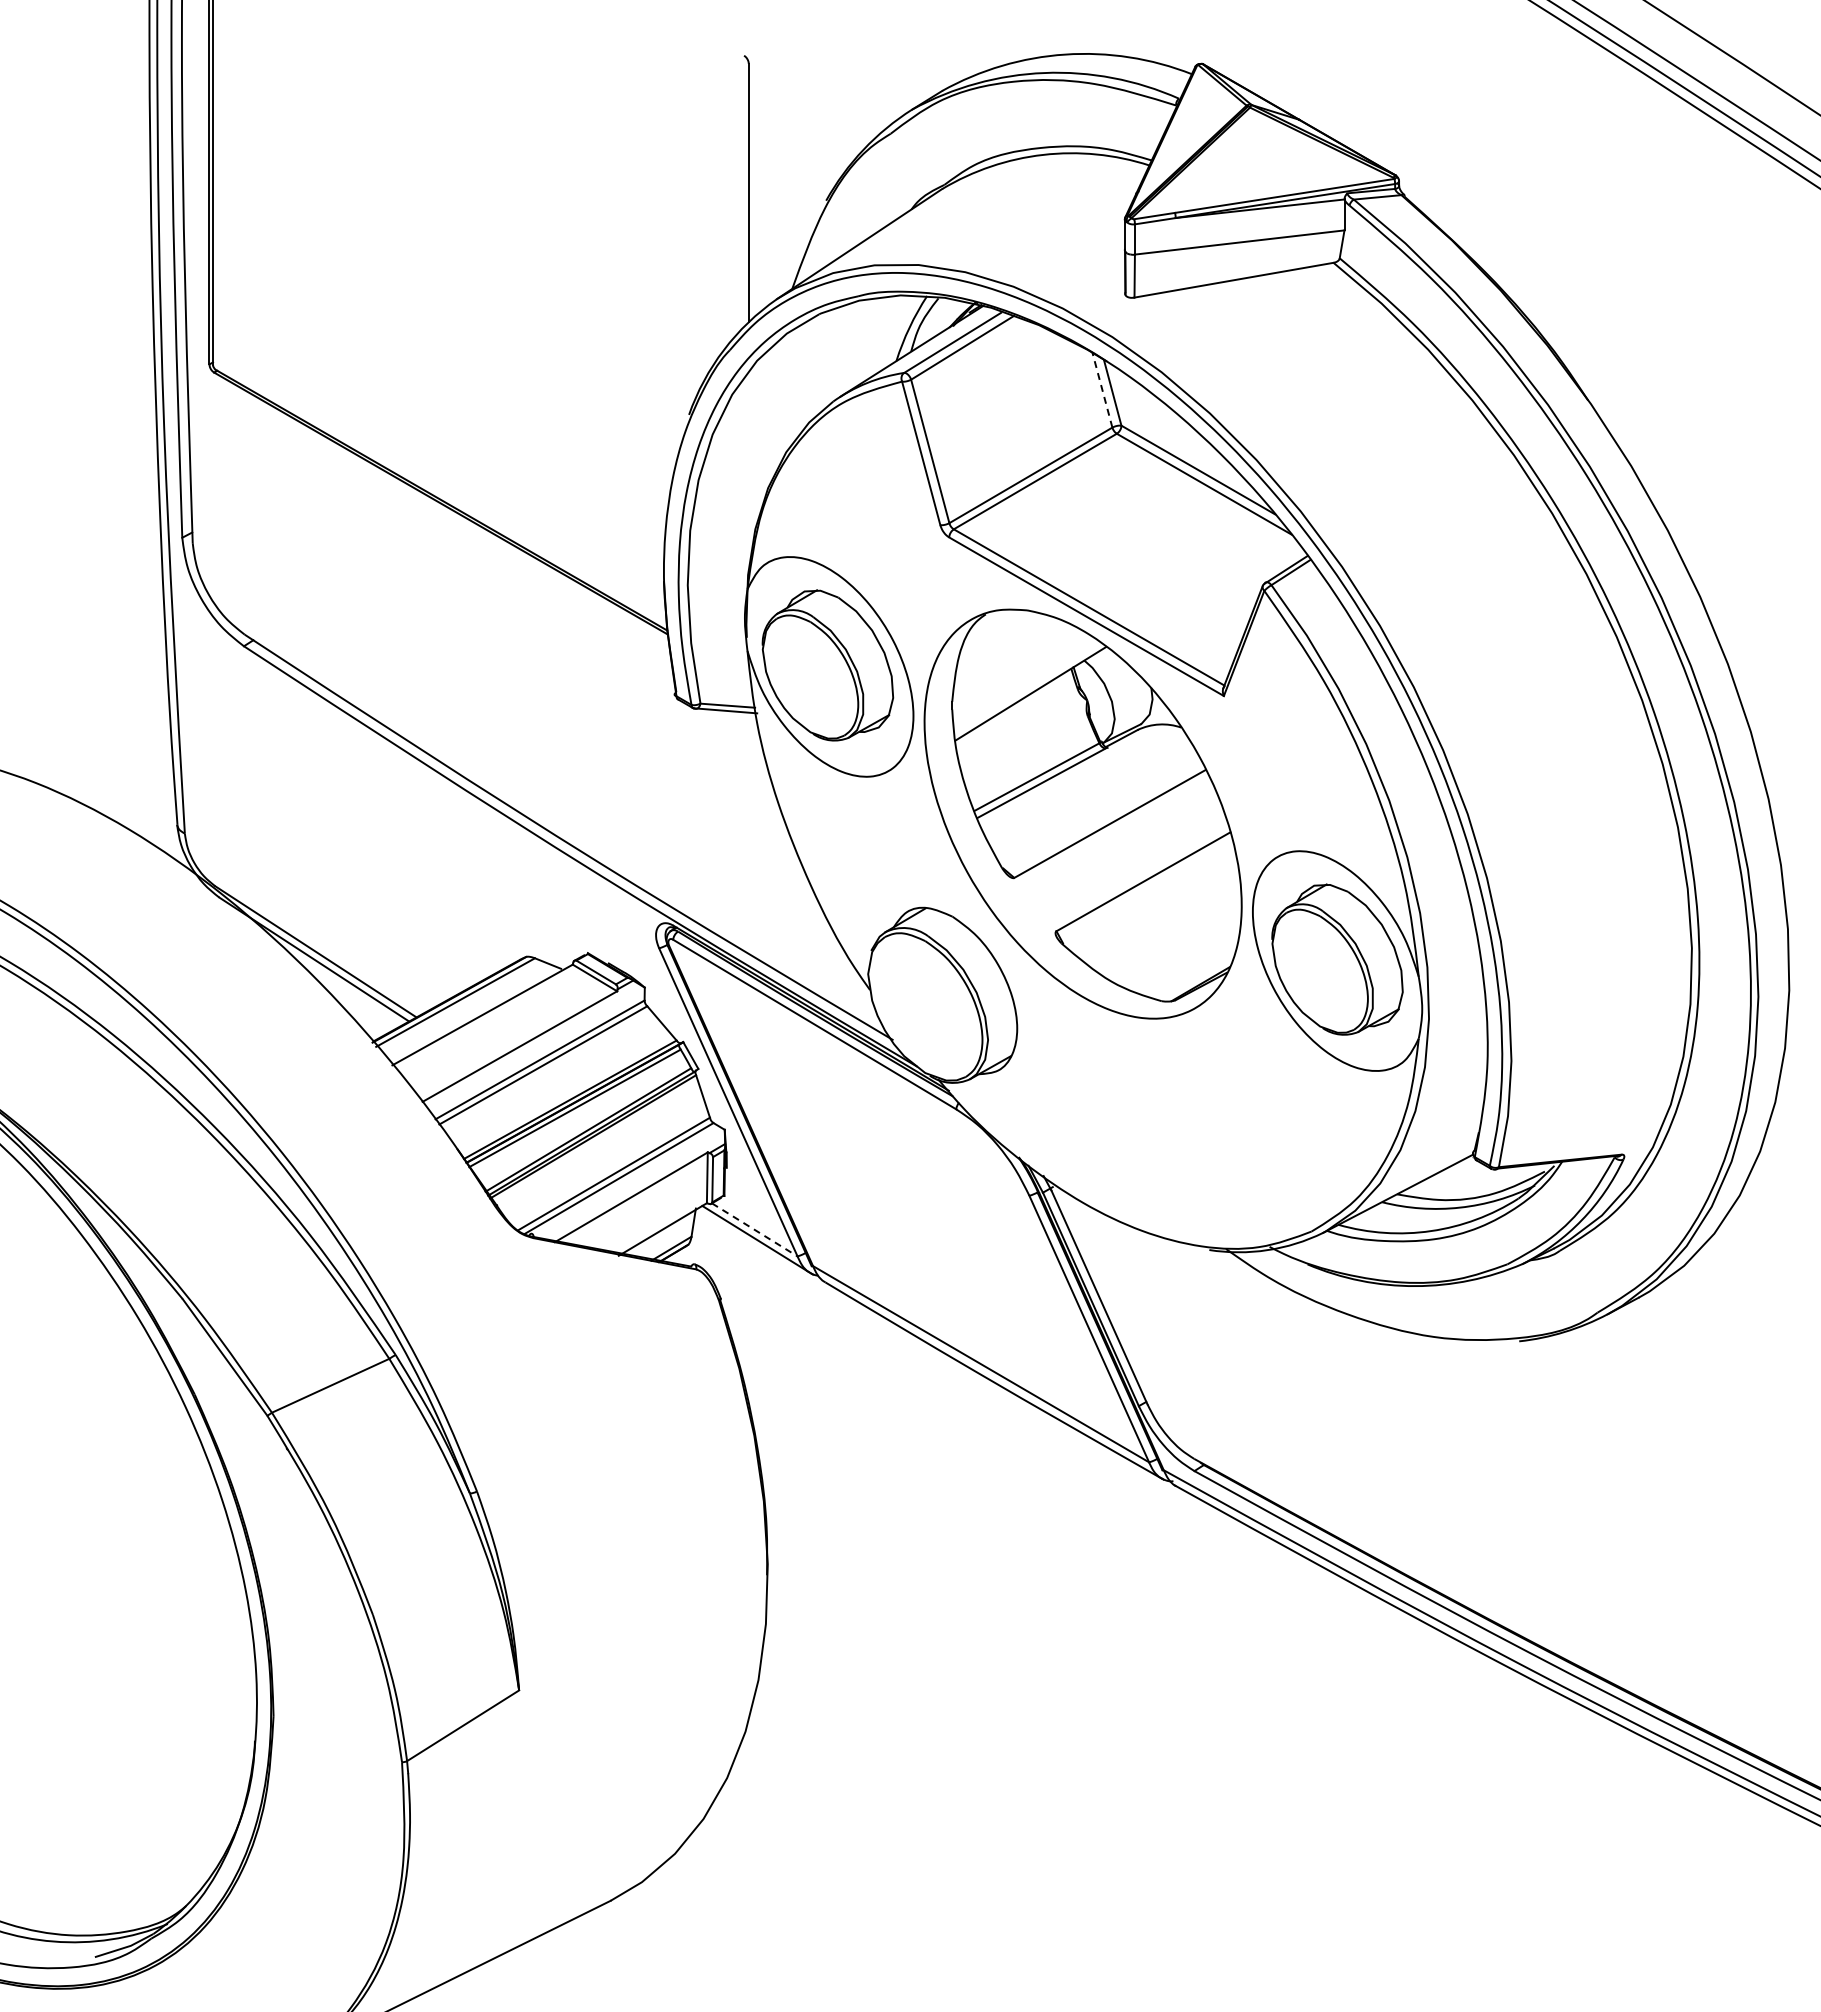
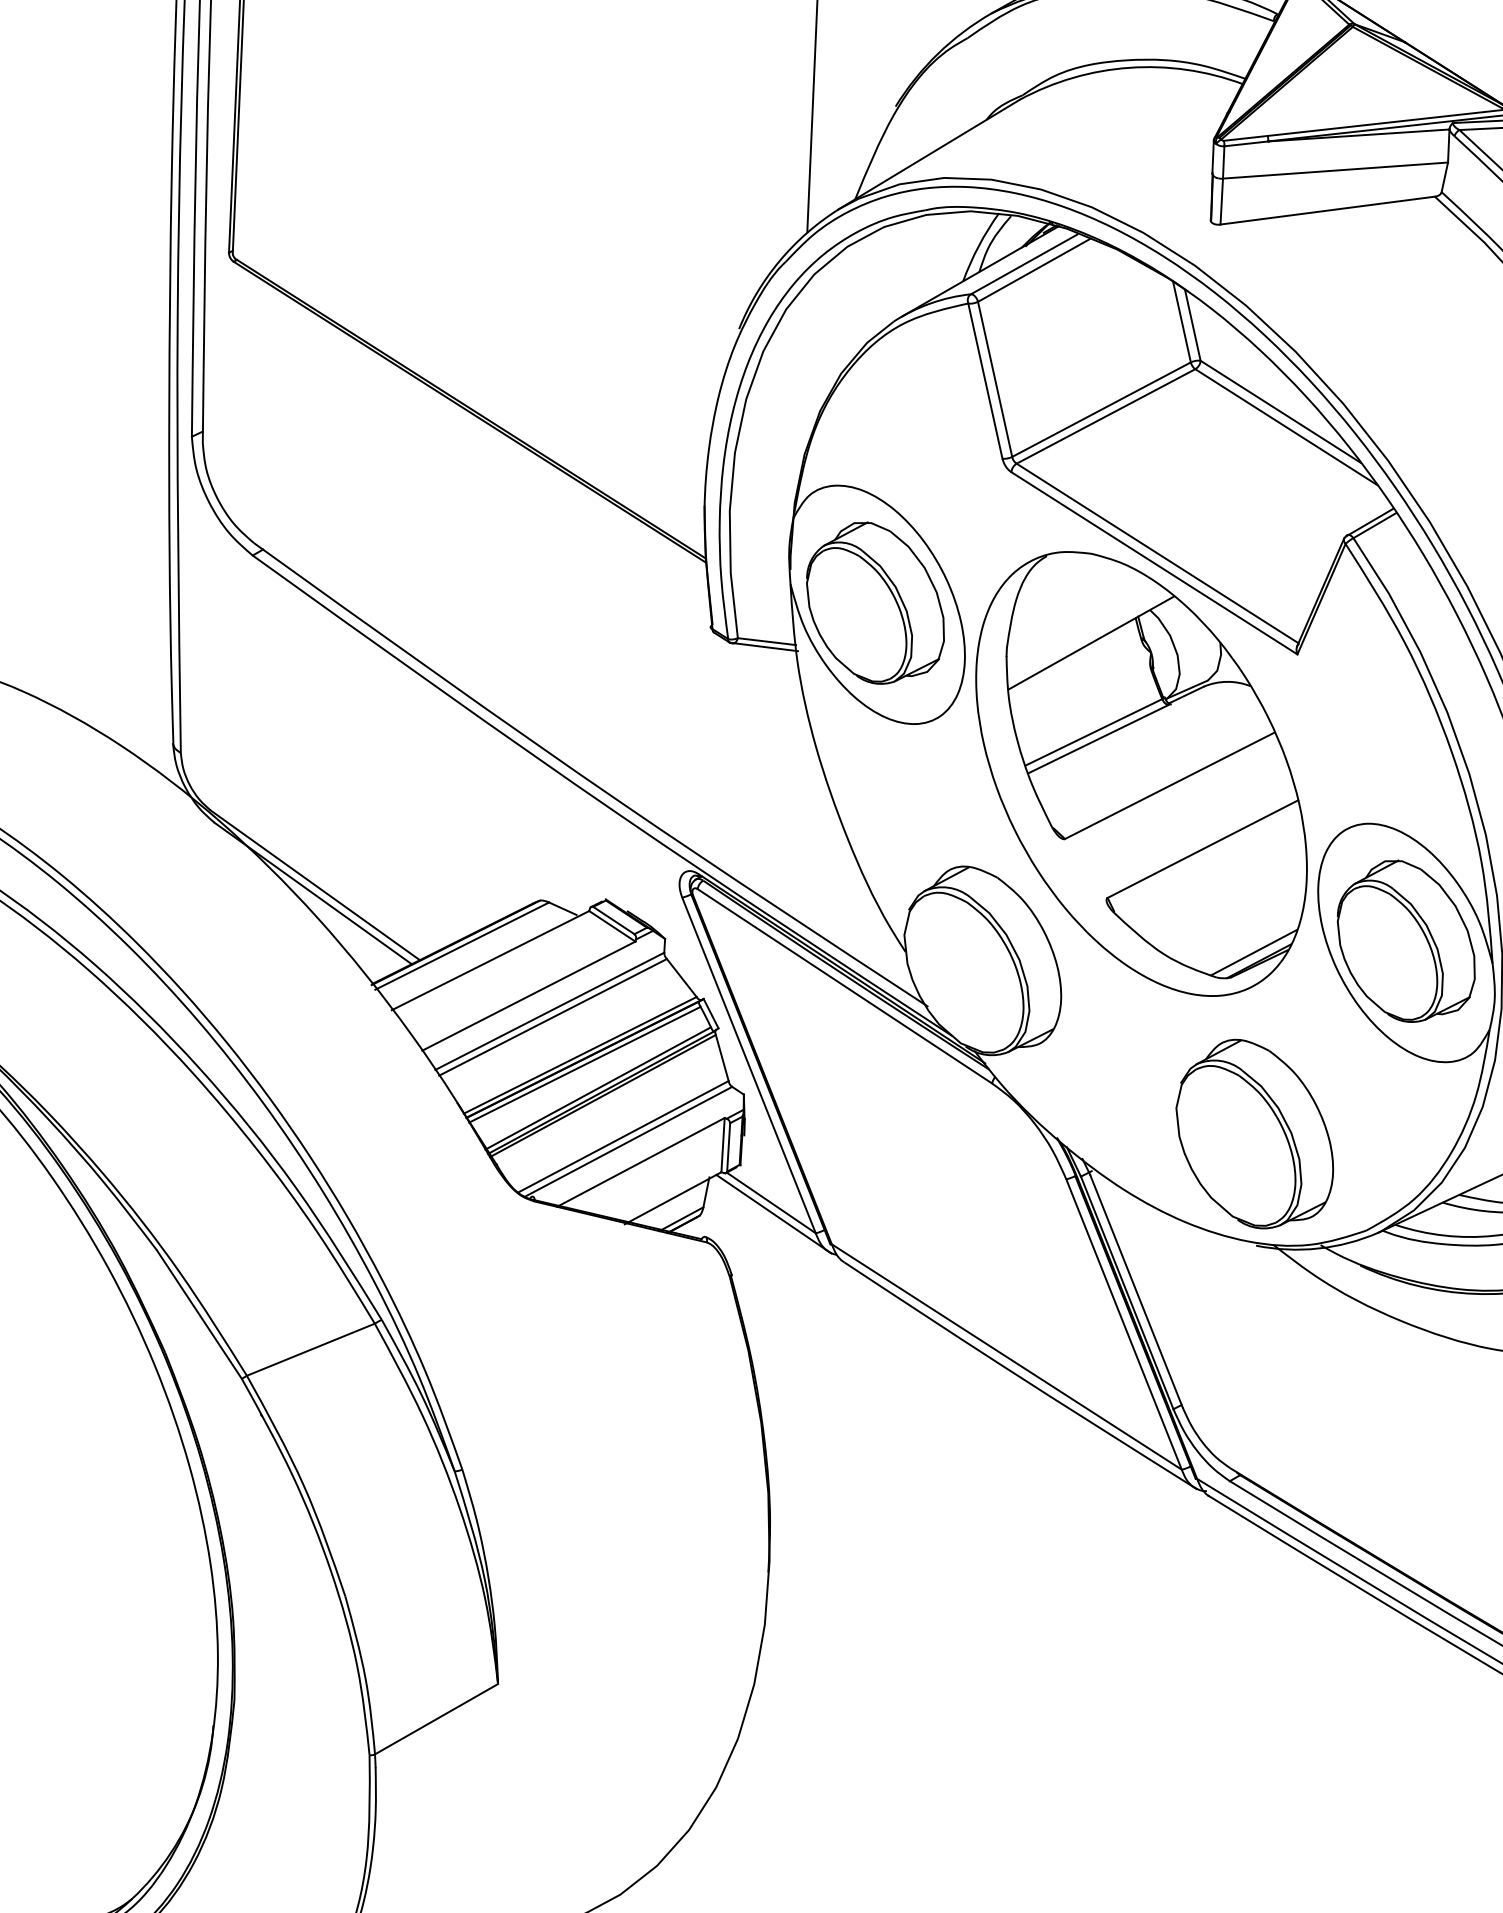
line: (1102, 390) -> (1182, 322), dashed -> solid
line: (1195, 976) -> (1254, 952), added
part: (1203, 1145) -> (1254, 1133), added
line: (755, 1230) -> (772, 1203), dashed -> solid

